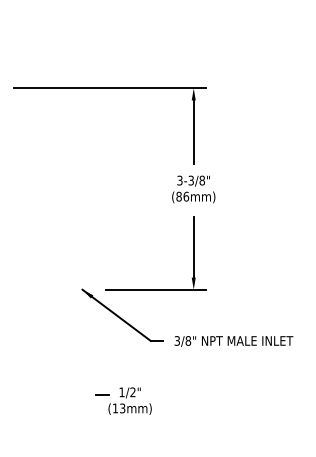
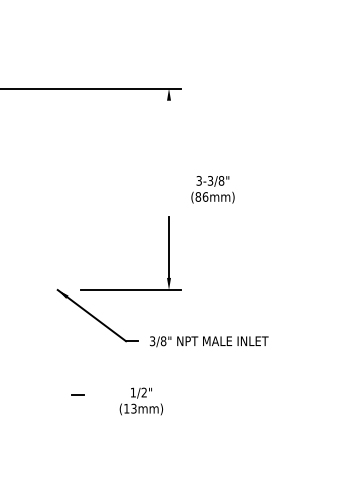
line: (194, 132) -> (169, 132), removed
text: (193, 189) -> (212, 189), moved
text: (129, 401) -> (140, 401), moved

